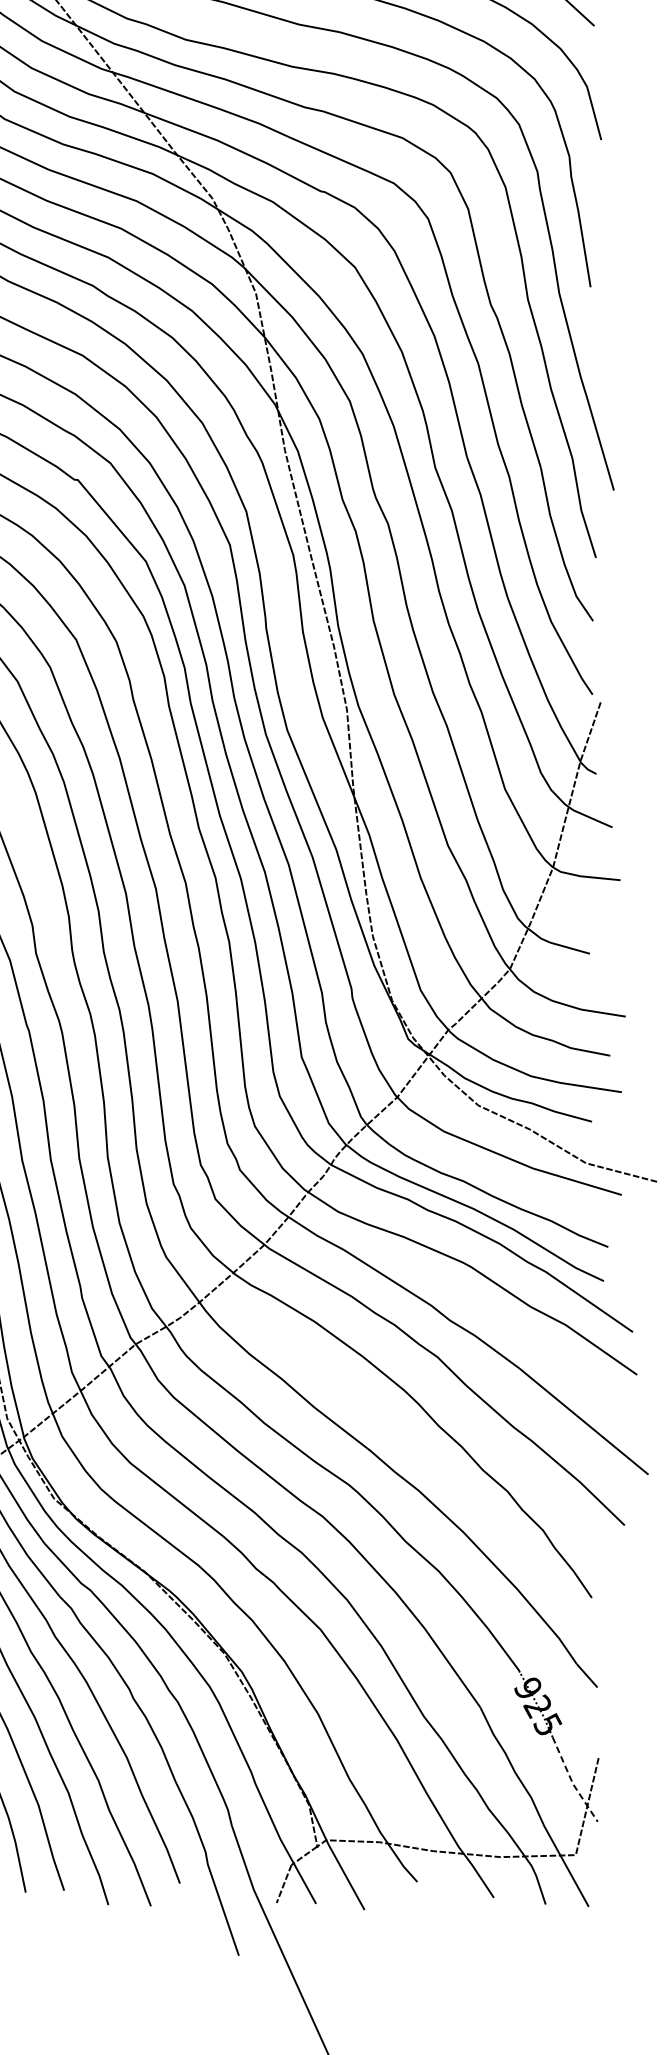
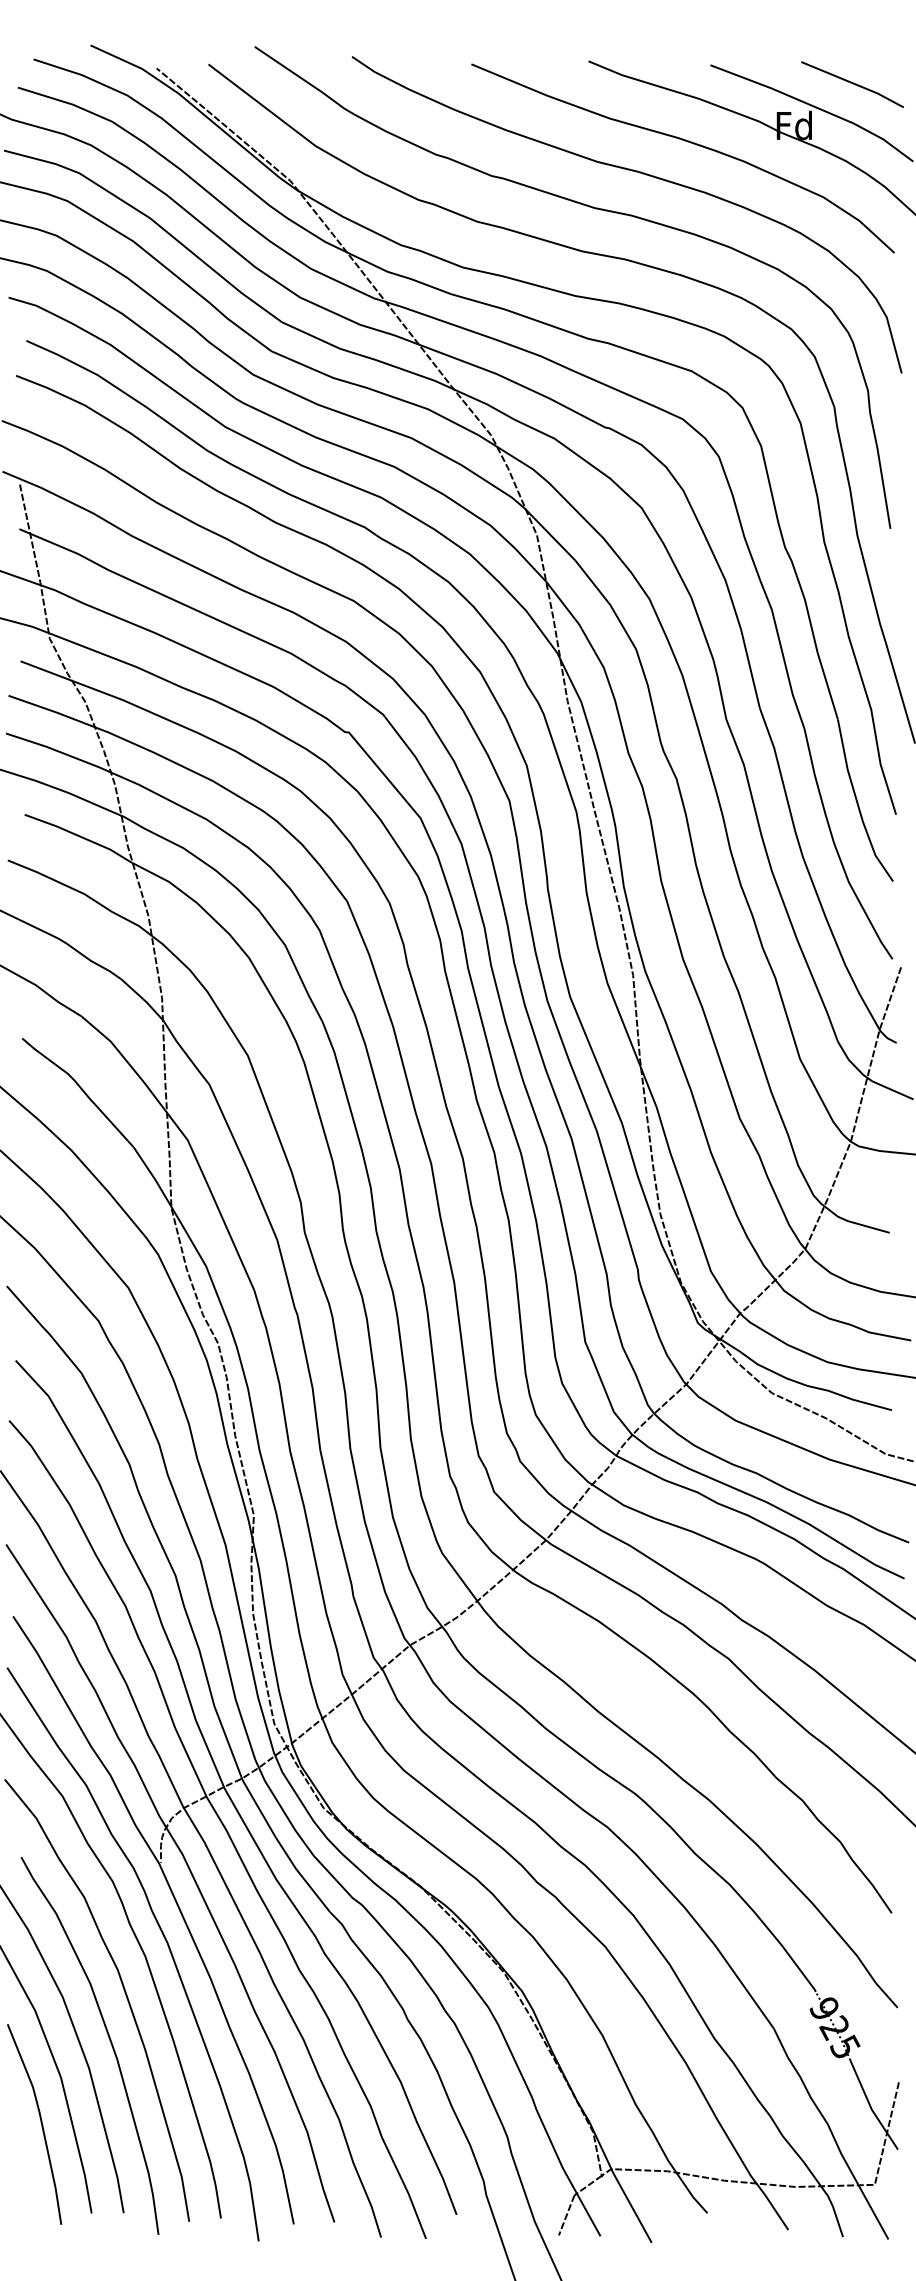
line: (572, 1781) -> (871, 2107), dashed -> solid

